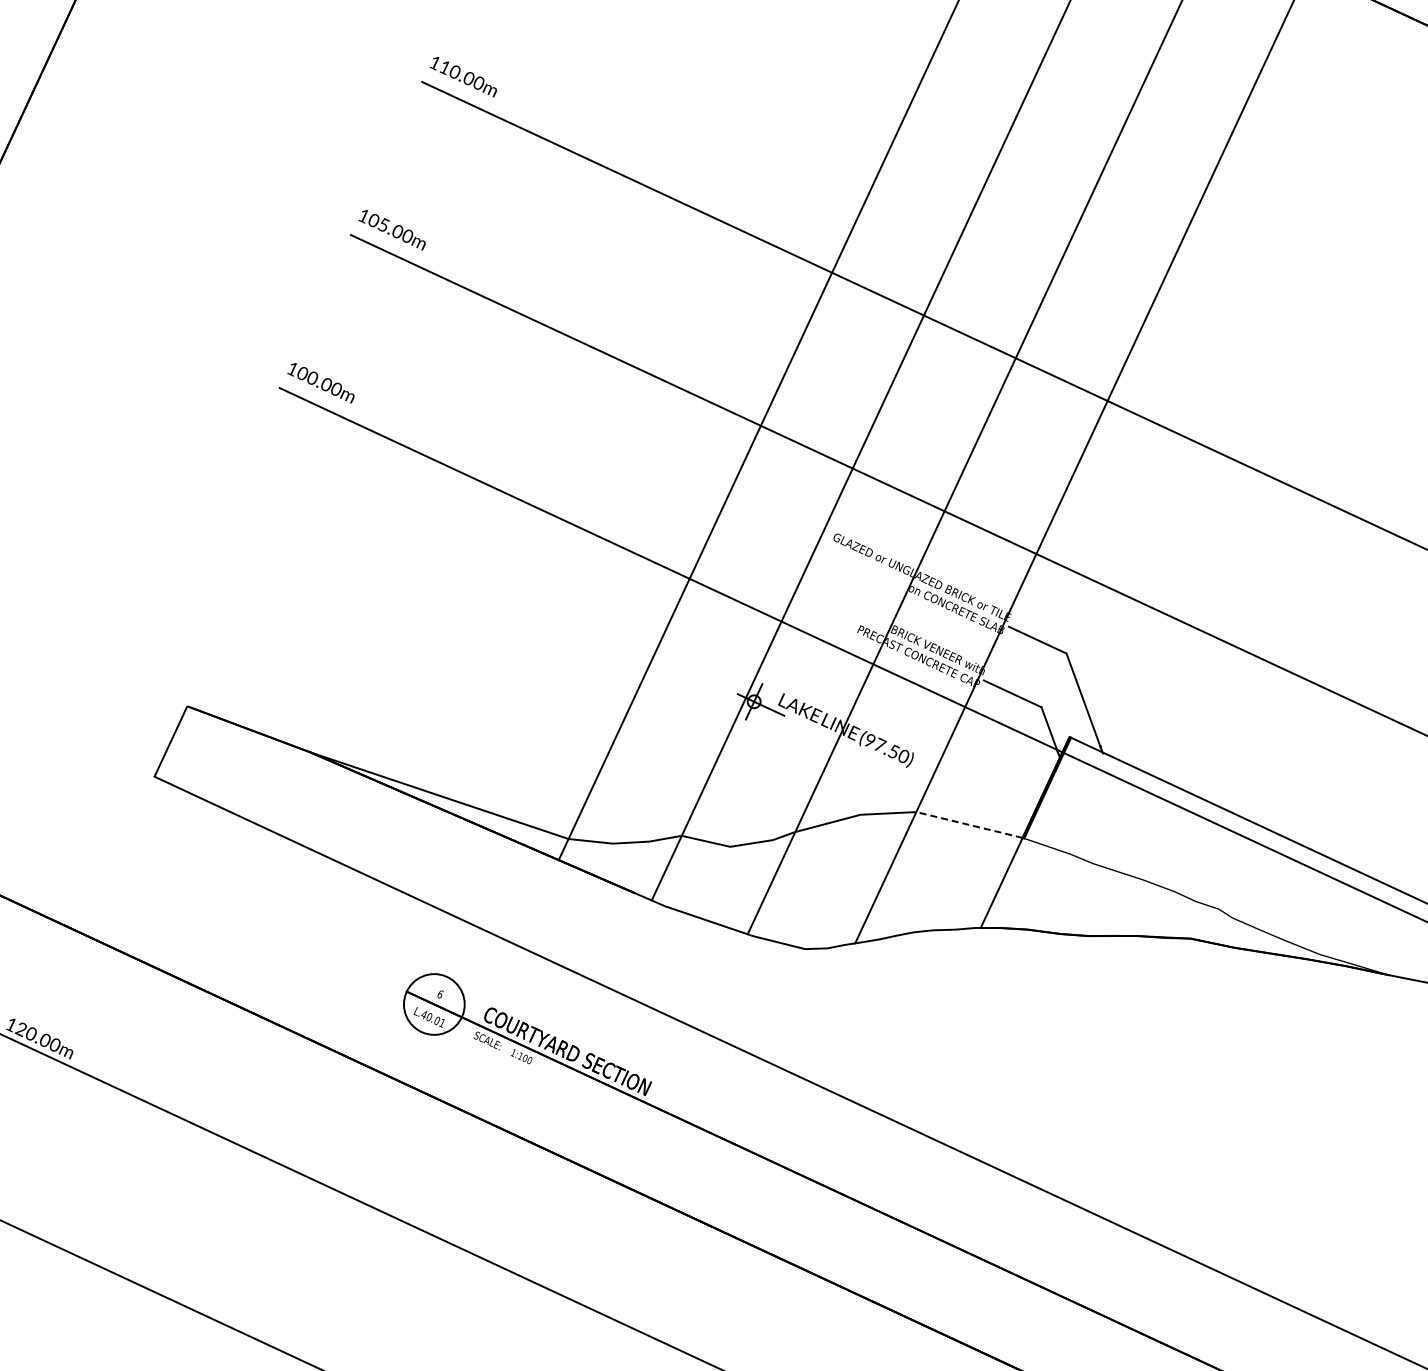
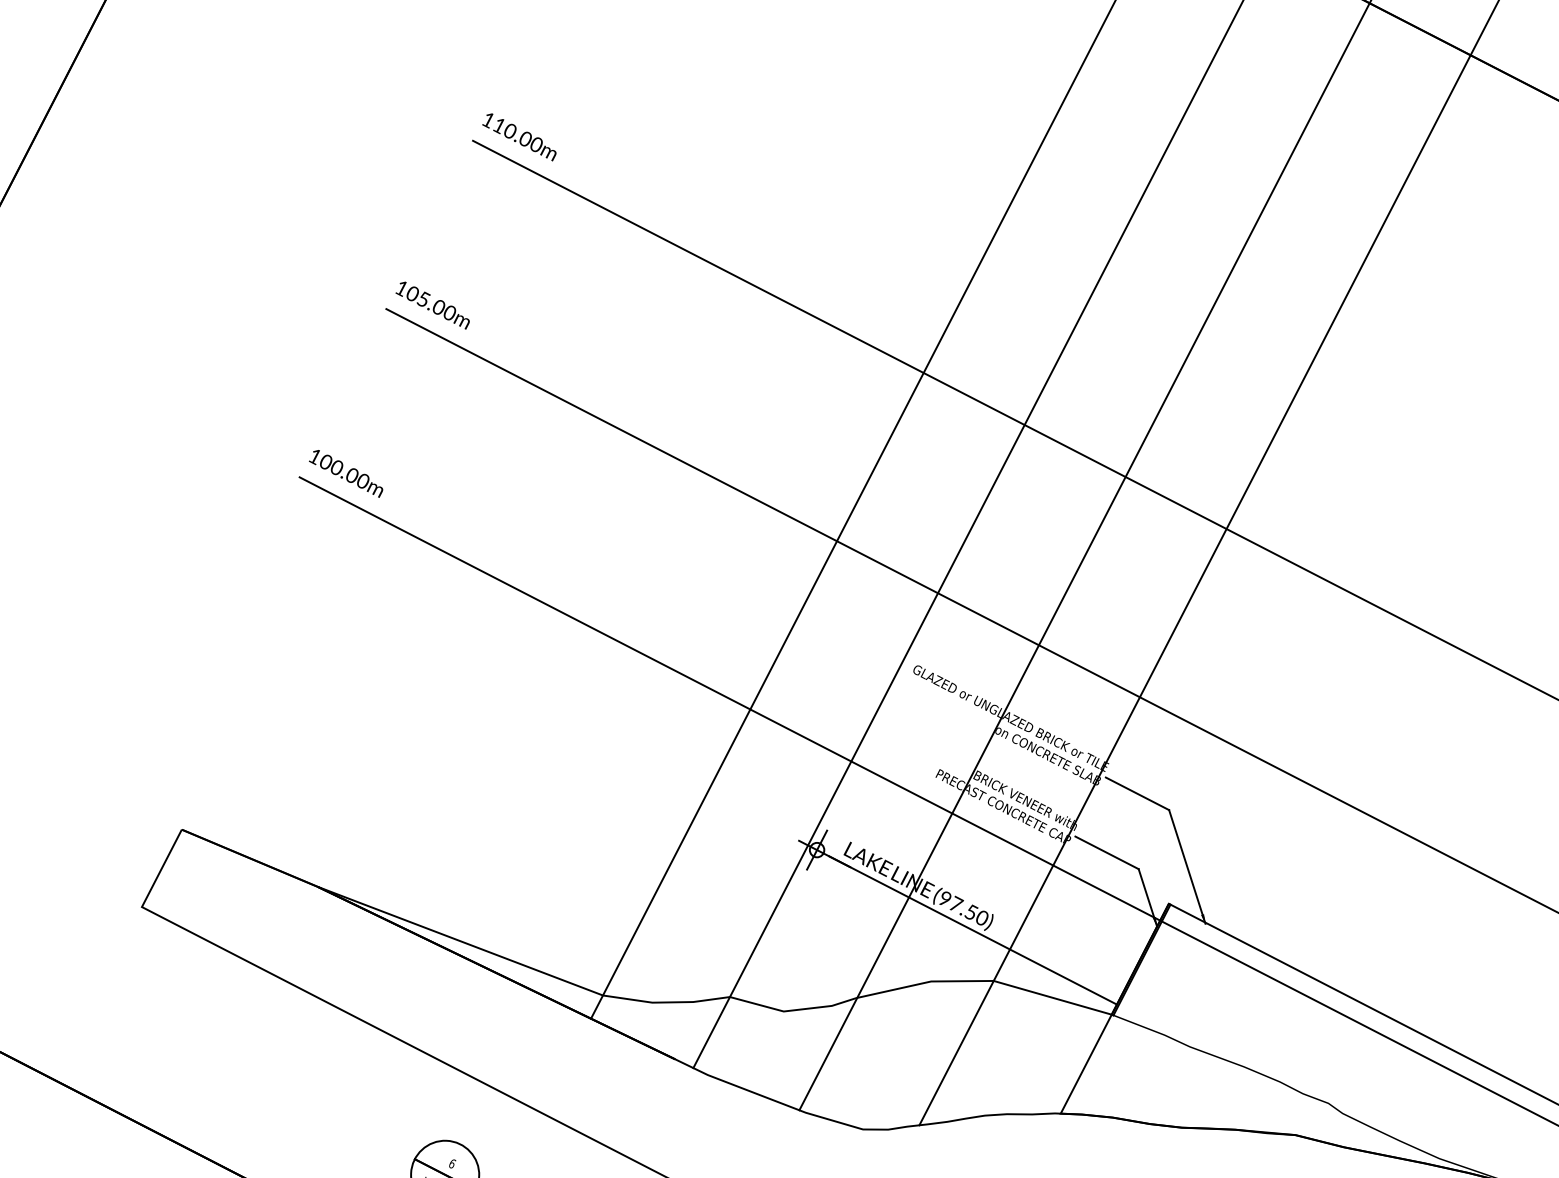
line: (895, 767) -> (972, 930), added
line: (969, 824) -> (1052, 997), dashed -> solid

